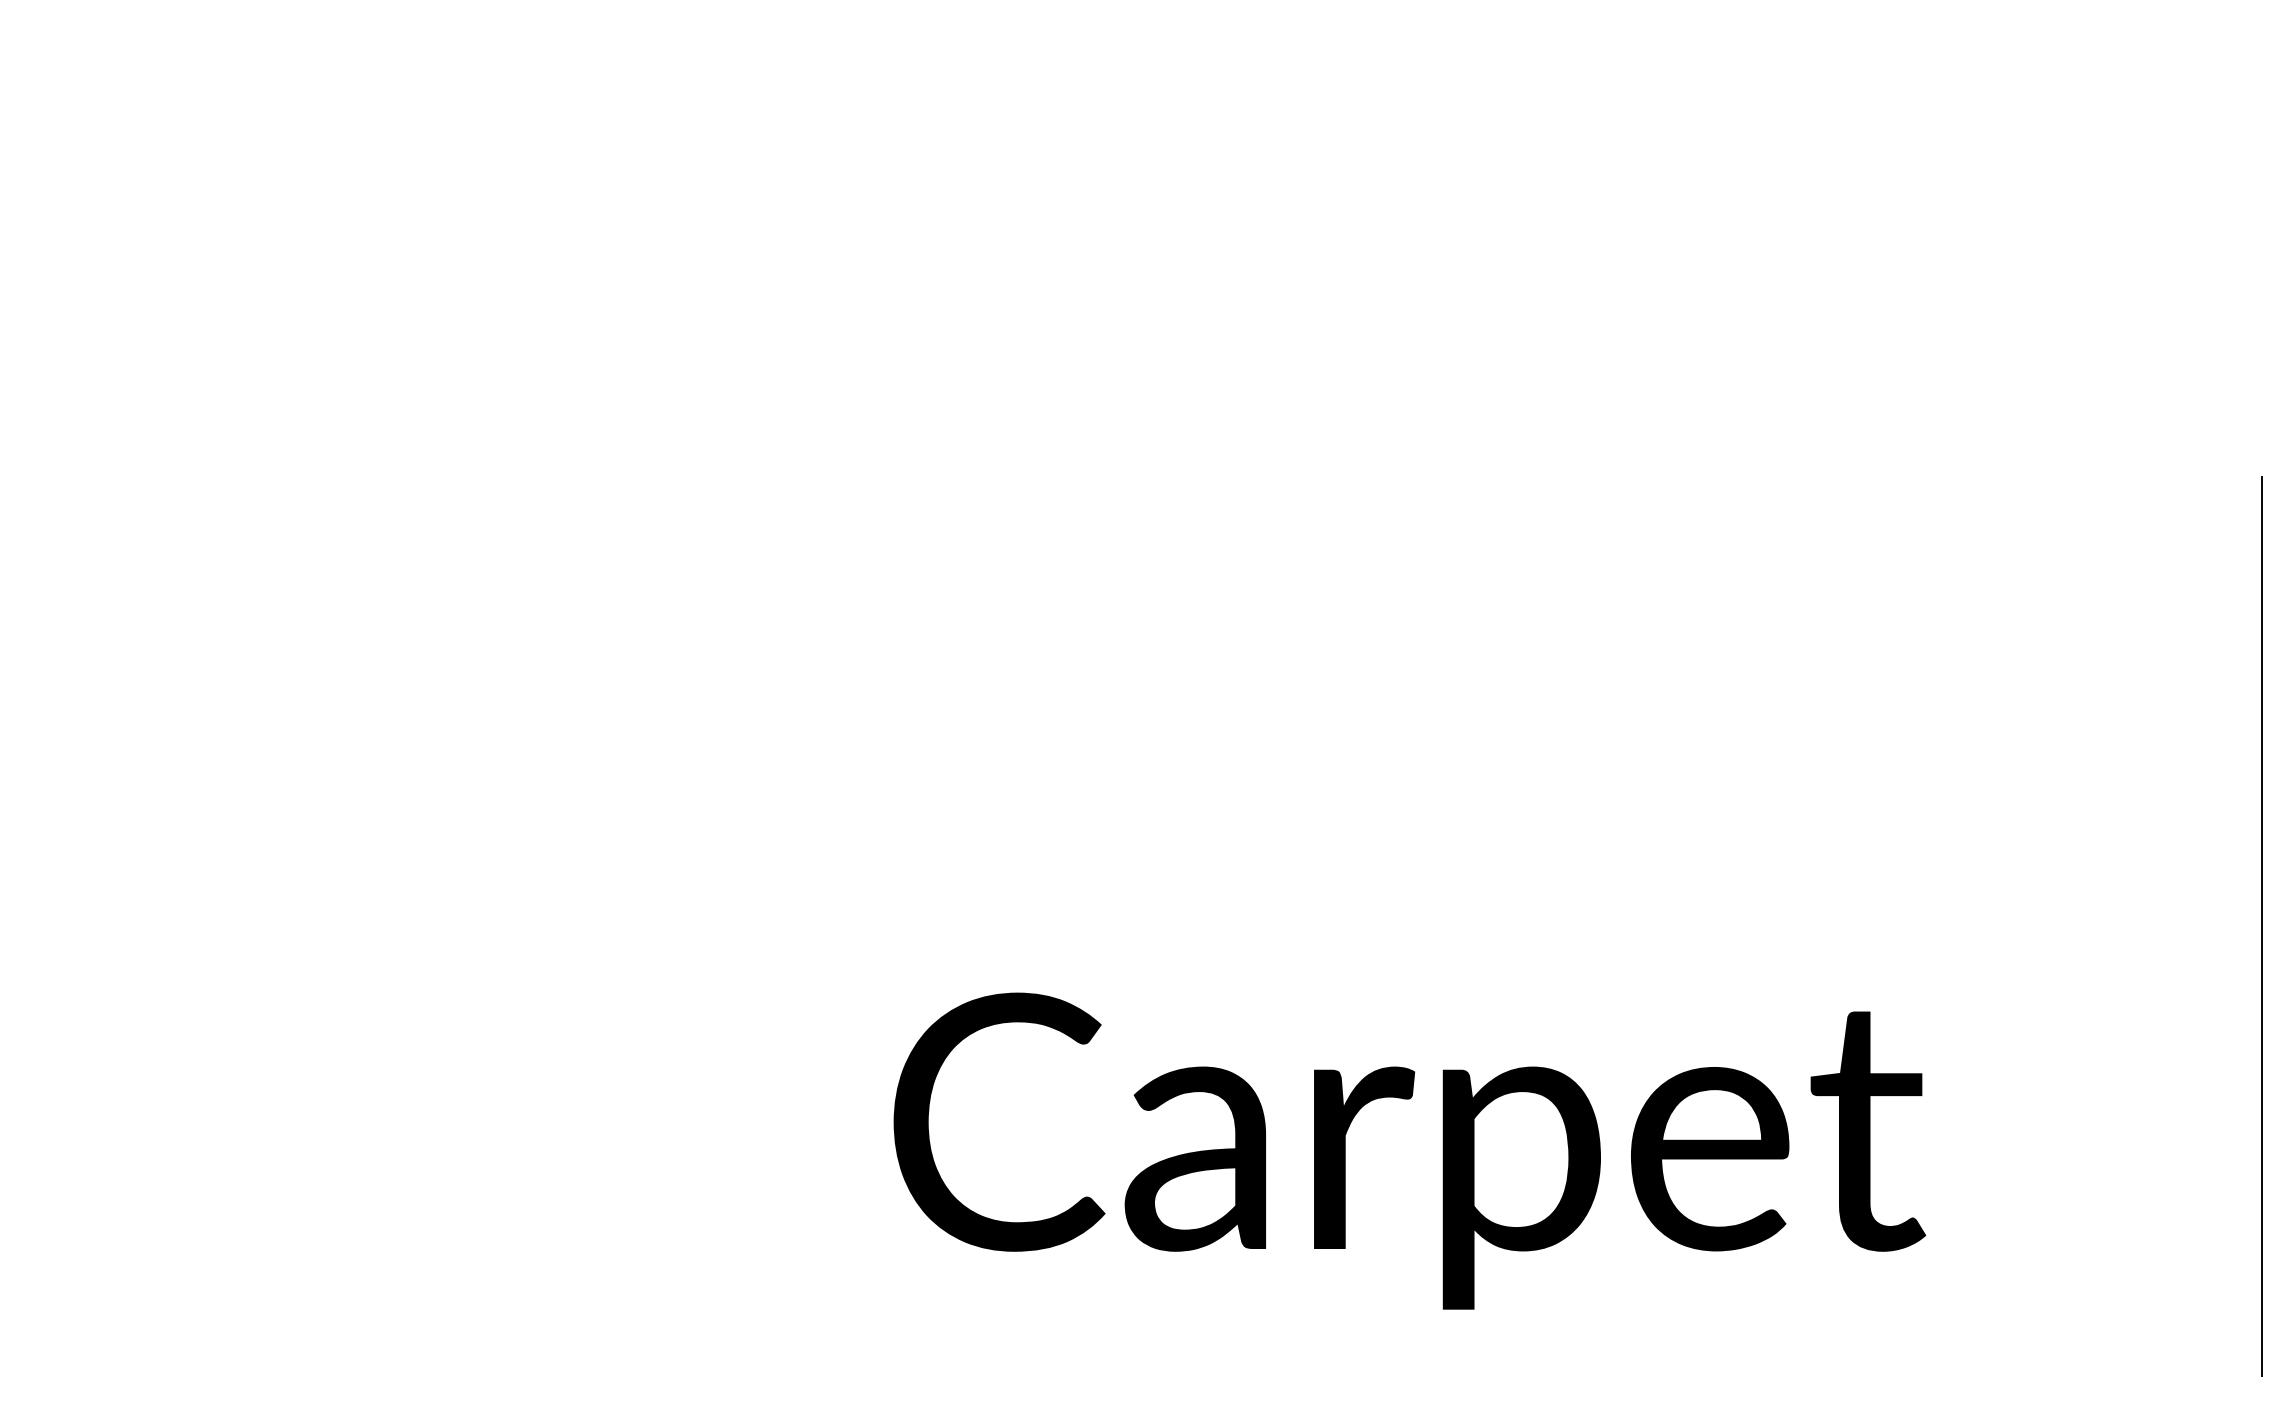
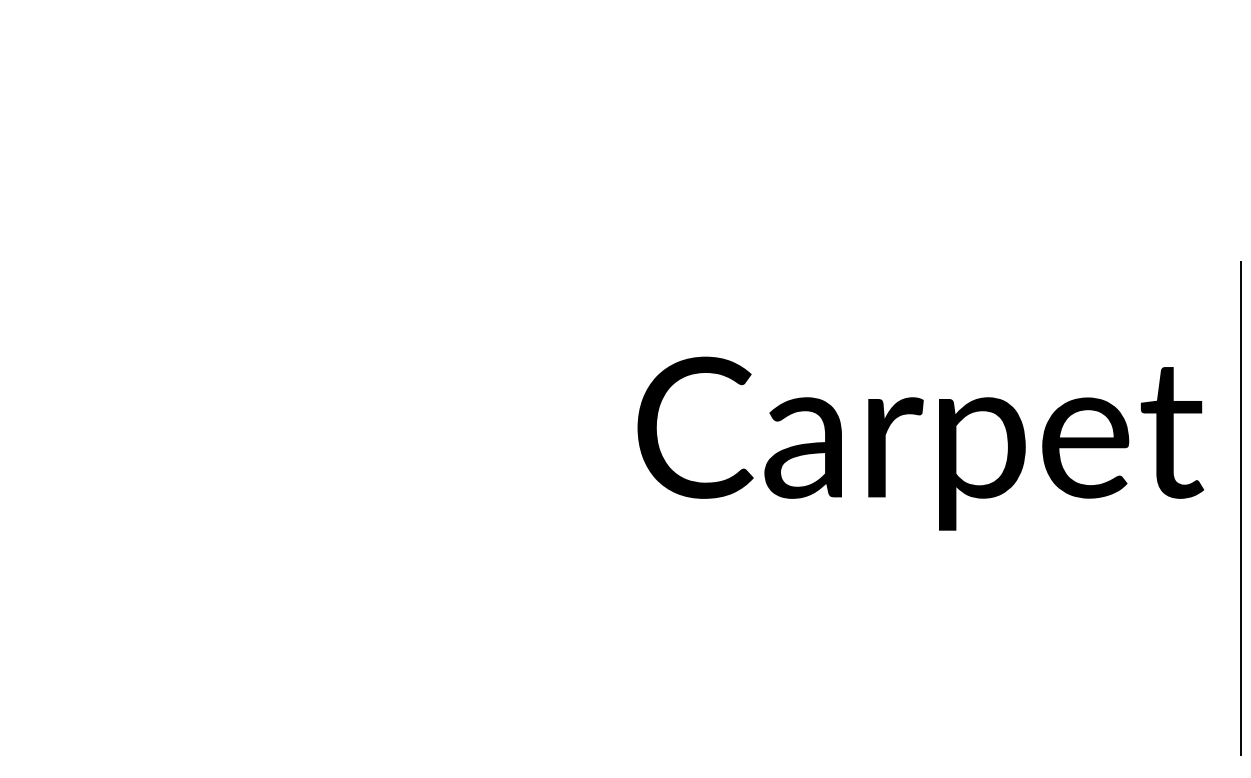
text: (1409, 1150) -> (920, 443), moved

